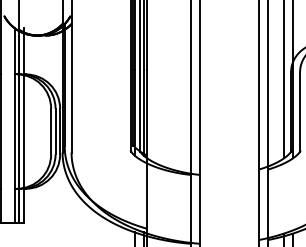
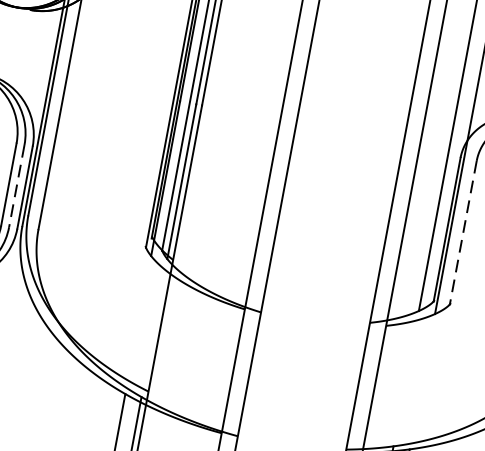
line: (300, 111) -> (464, 232), solid -> dashed
line: (55, 131) -> (16, 185), solid -> dashed

